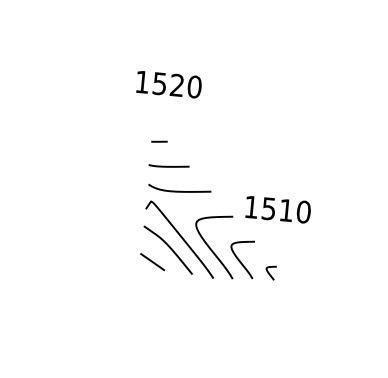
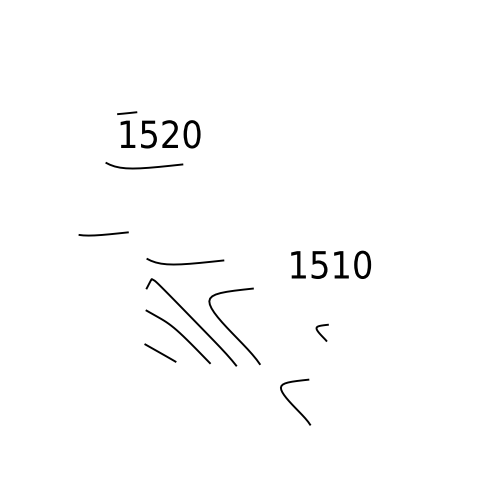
curve: (153, 110) -> (144, 167), added
line: (159, 141) -> (127, 112), moved
line: (168, 165) -> (103, 233), moved
text: (278, 209) -> (331, 264), moved
curve: (239, 259) -> (292, 403), moved
curve: (269, 273) -> (320, 333), moved

